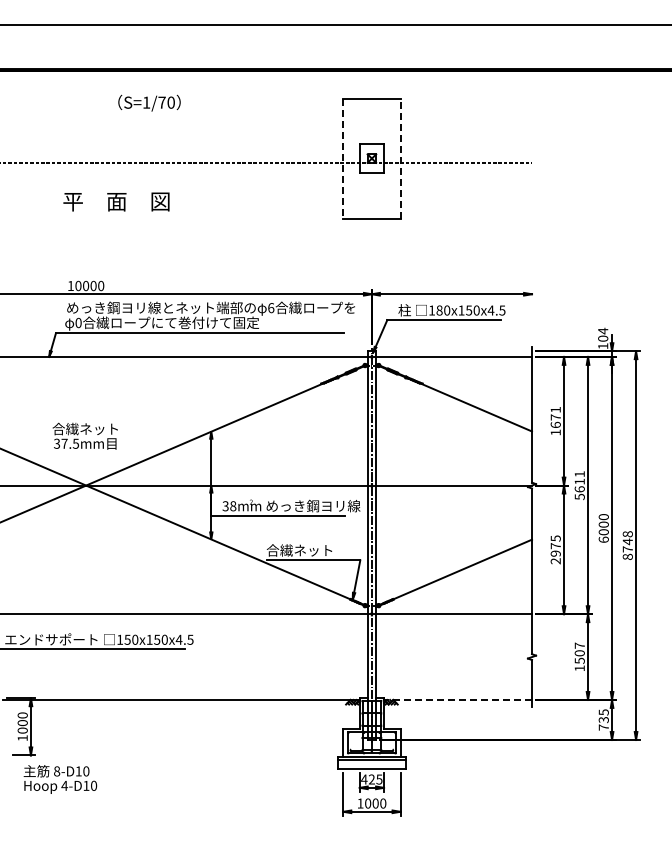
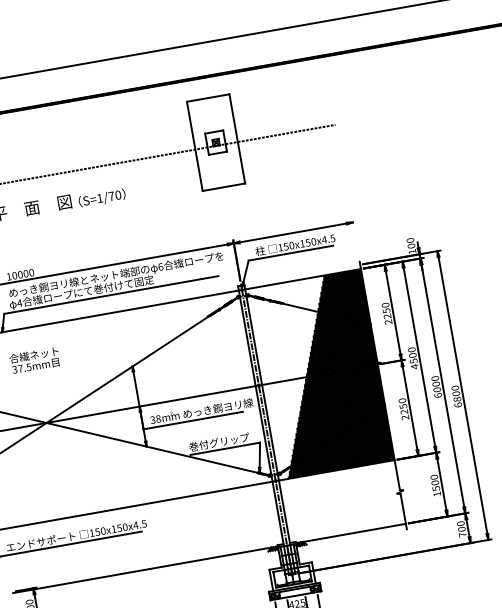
text: (149, 102) -> (102, 197), moved
line: (400, 158) -> (237, 138), dashed -> solid
line: (343, 159) -> (195, 147), dashed -> solid
text: (439, 310) -> (286, 246), 180x150x4.5 -> 150x150x4.5
text: (78, 322) -> (19, 302), 0 -> 4
text: (603, 330) -> (410, 240), 104 -> 100
text: (555, 420) -> (386, 313), 1671 -> 2250
text: (84, 435) -> (34, 360), moved
hatch: (461, 485) -> (325, 373), added
text: (579, 485) -> (413, 358), 5611 -> 4500
text: (555, 545) -> (403, 406), 2975 -> 2250
text: (627, 545) -> (456, 396), 8748 -> 6800
text: (306, 550) -> (218, 442), 合繊ネット -> 巻付グリップ
text: (579, 645) -> (434, 477), 1507 -> 1500
line: (458, 699) -> (351, 533), dashed -> solid
text: (603, 716) -> (461, 526), 735 -> 700
hatch: (344, 764) -> (275, 596), added
hatch: (398, 764) -> (315, 589), added

